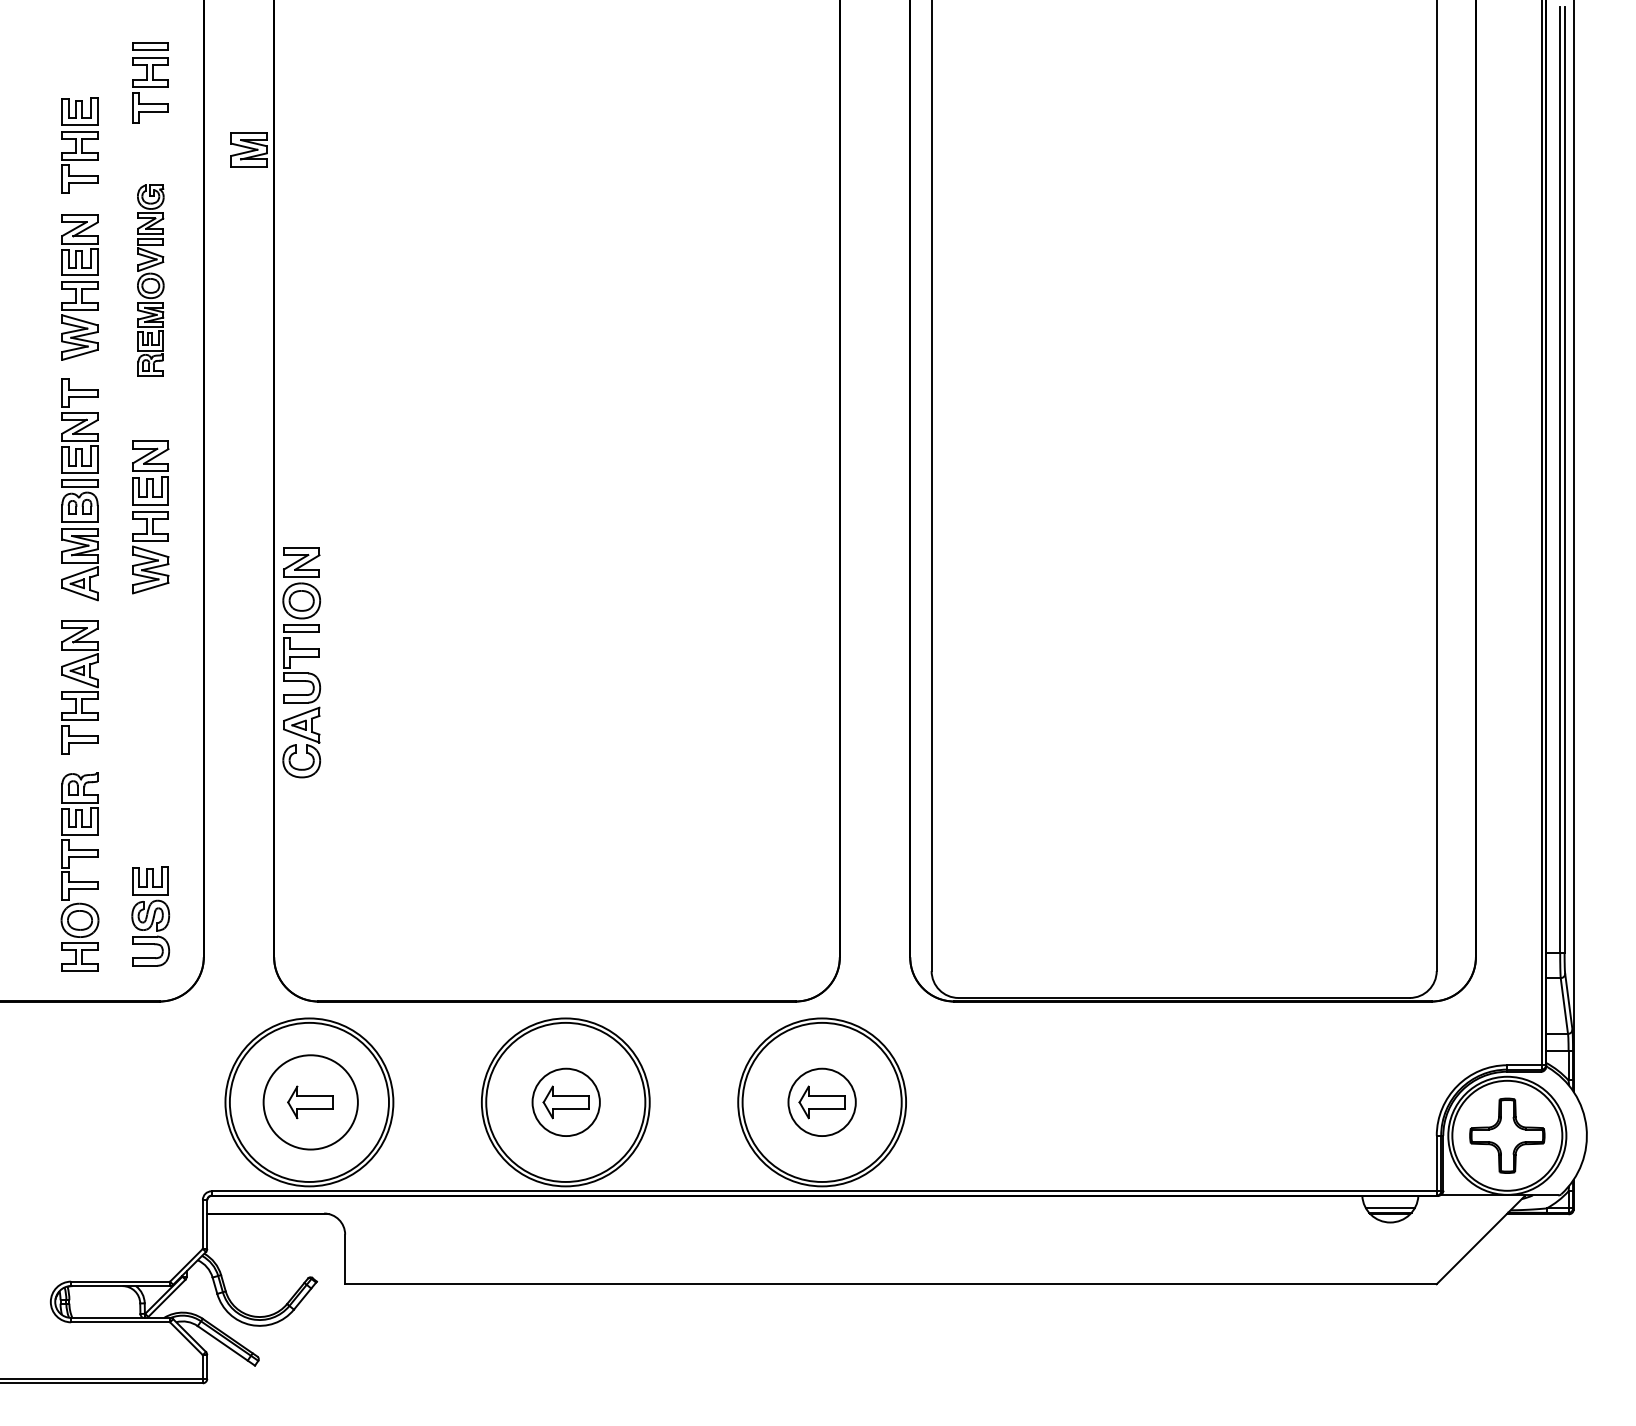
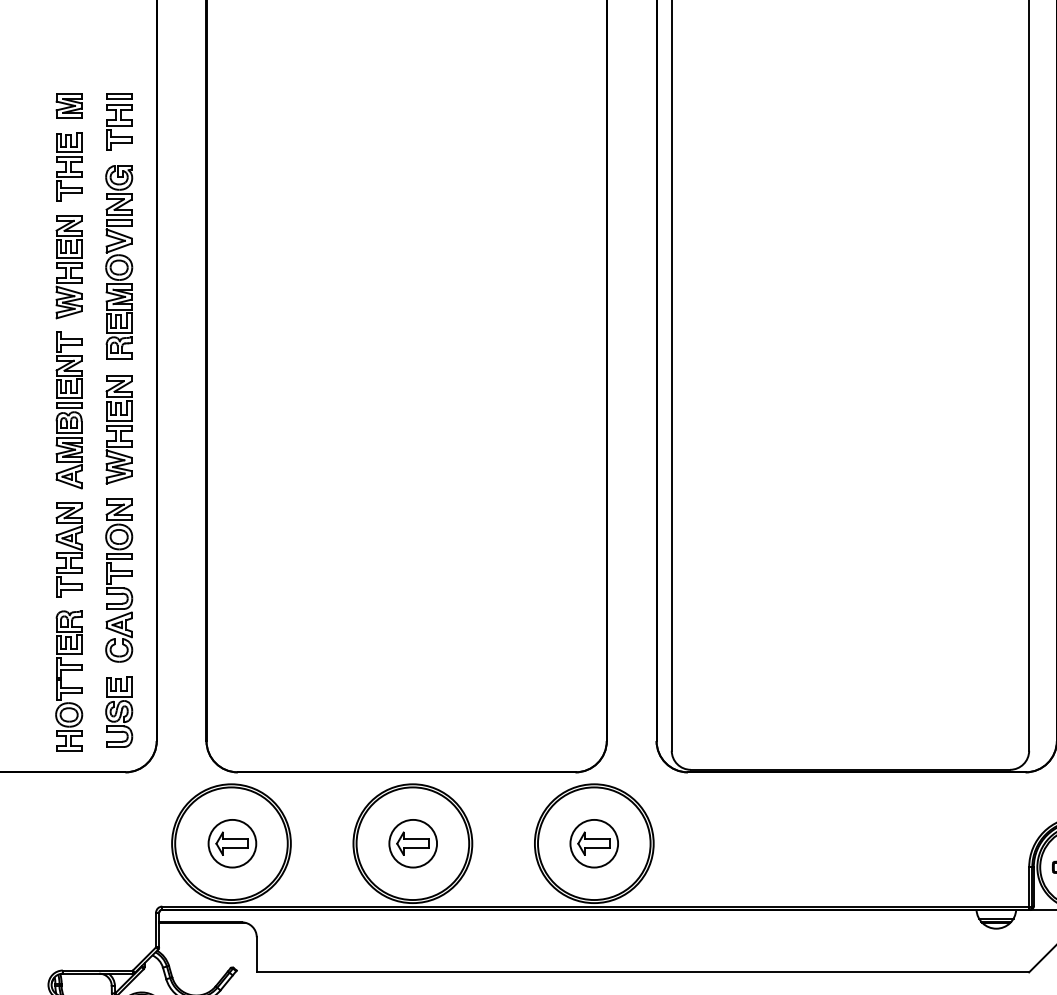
part: (248, 149) -> (68, 105), moved
part: (150, 280) -> (119, 262), size x1.43
part: (301, 662) -> (119, 580), moved
circle: (310, 1102) -> (232, 843), size x0.71

